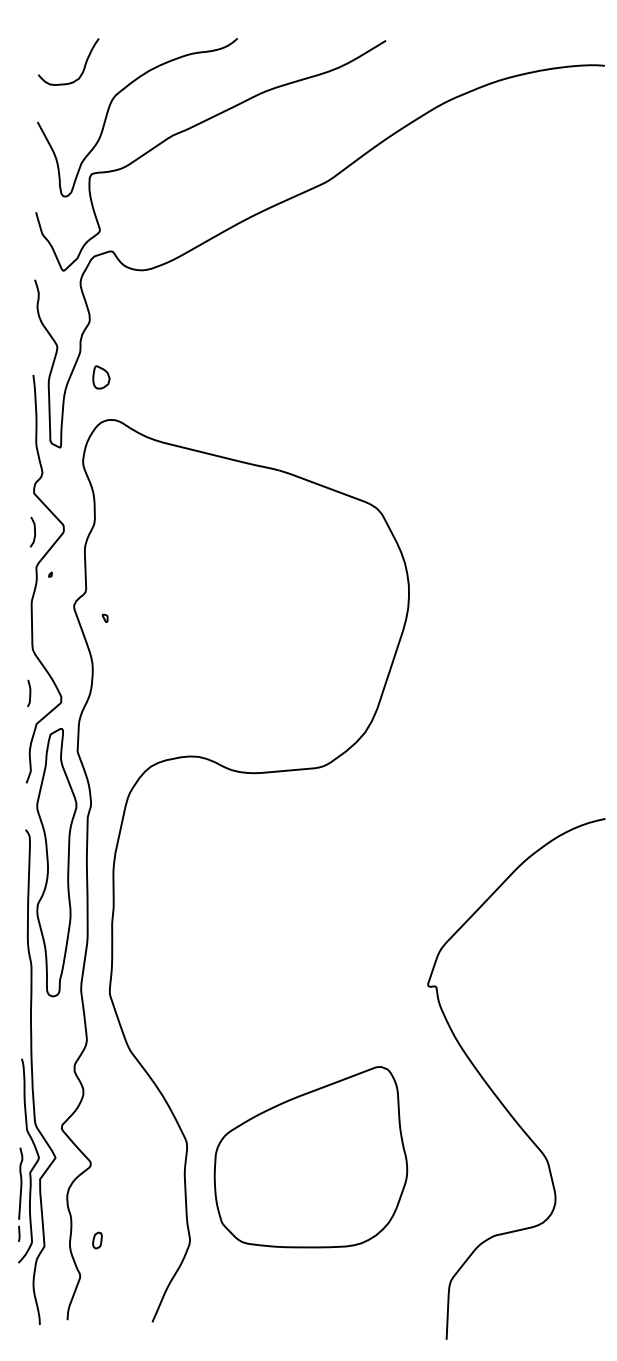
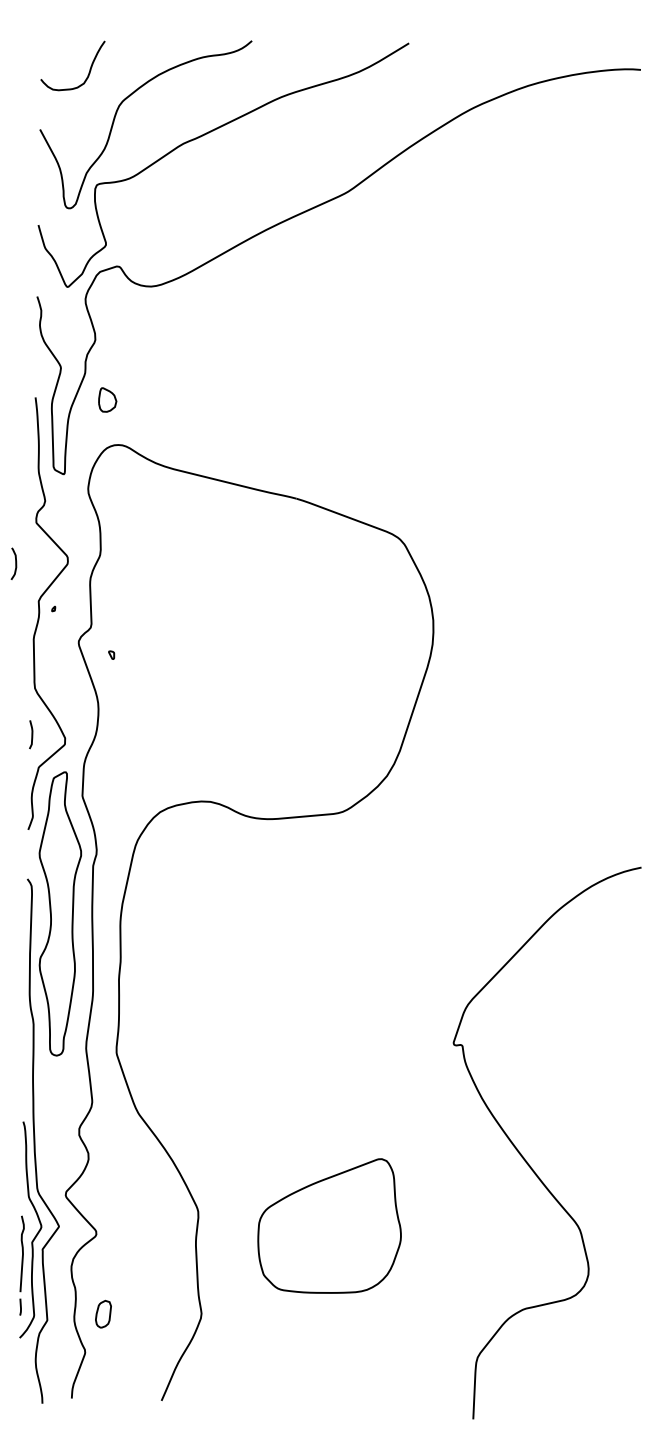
curve: (34, 531) -> (15, 563), moved
part: (310, 1157) -> (329, 1226), size x0.7
part: (97, 1240) -> (103, 1314), size x1.6

